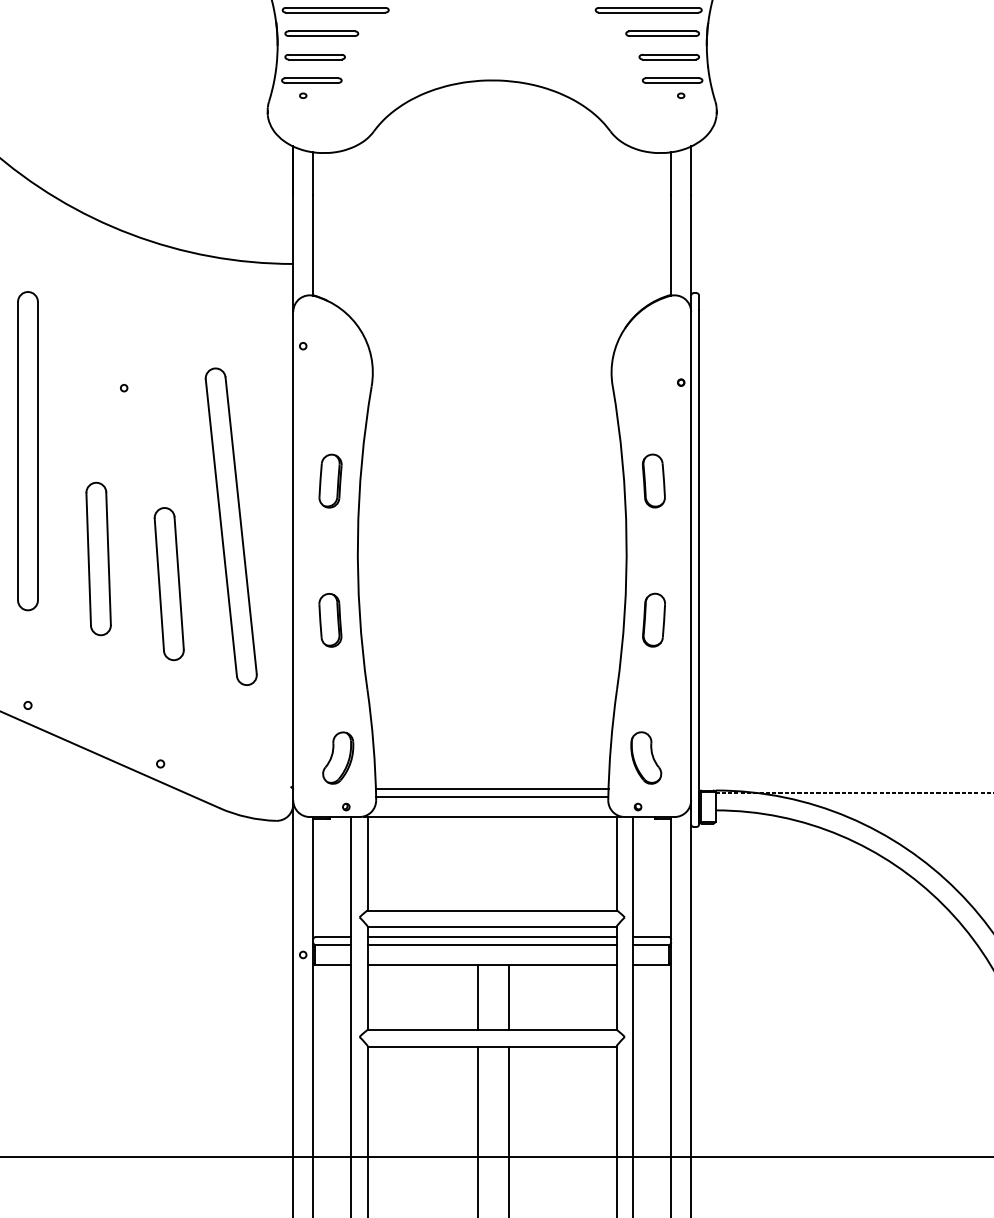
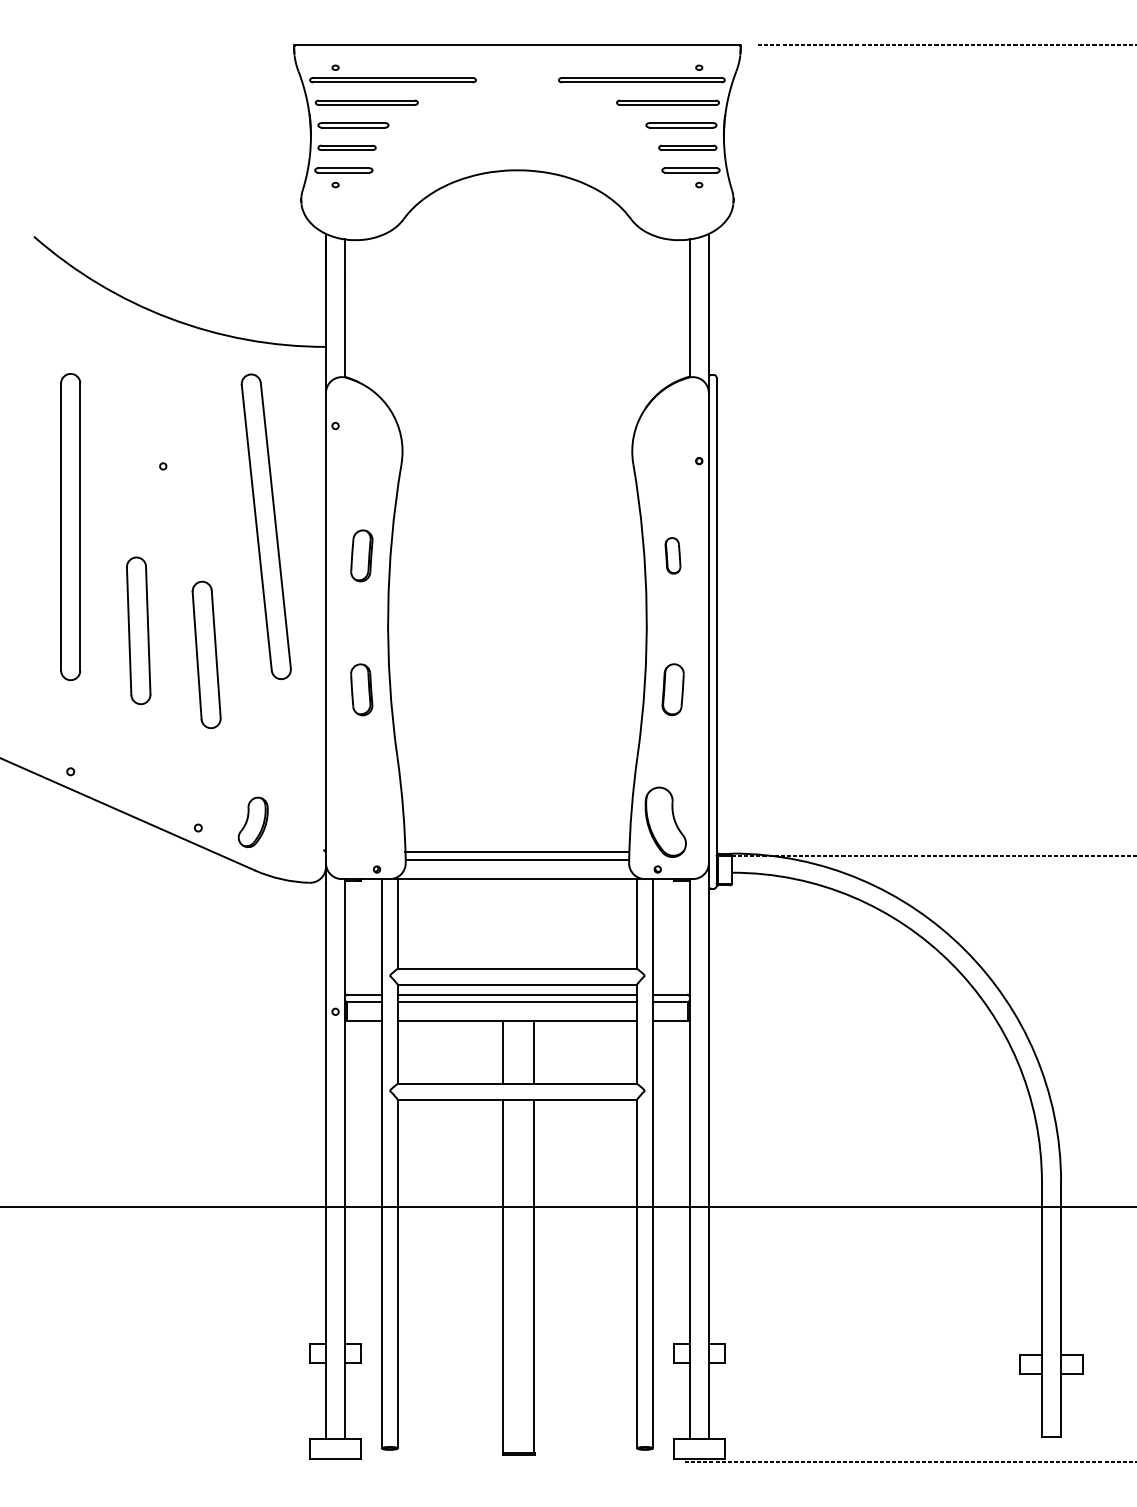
part: (653, 480) -> (672, 555), size x0.7
part: (230, 526) -> (265, 526), moved
part: (337, 758) -> (252, 822), moved
part: (646, 758) -> (665, 822), size x1.4

